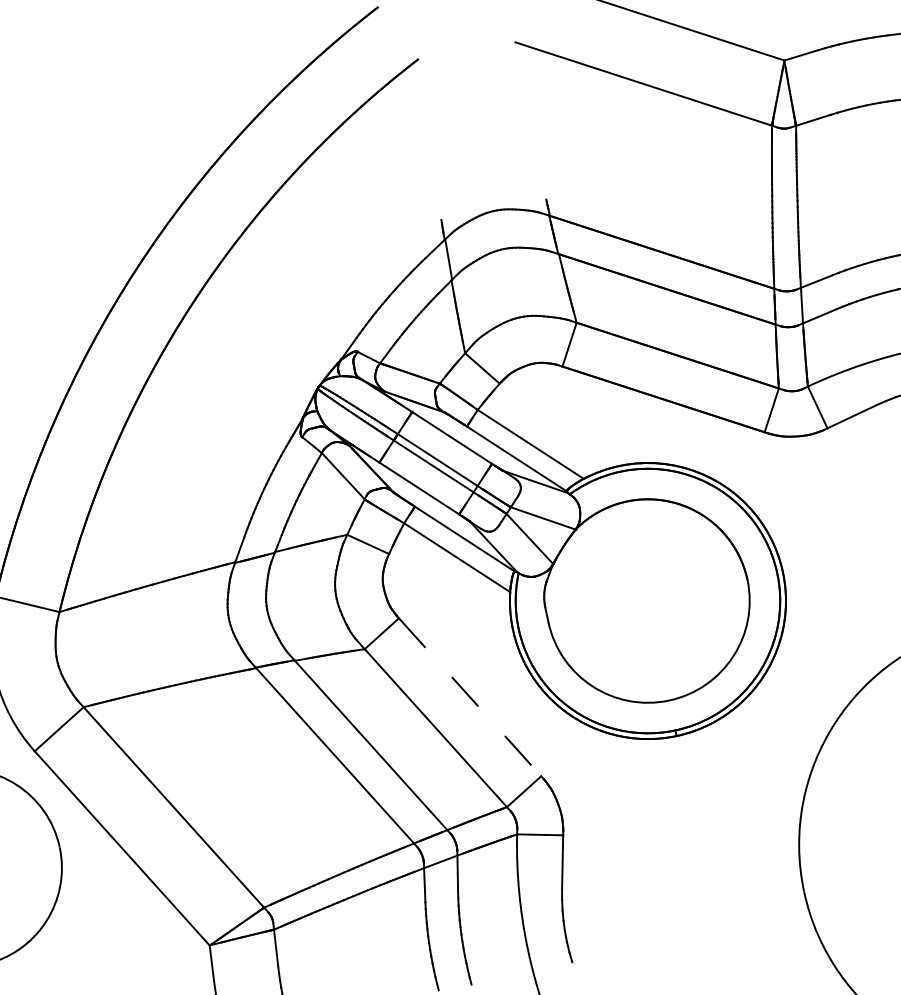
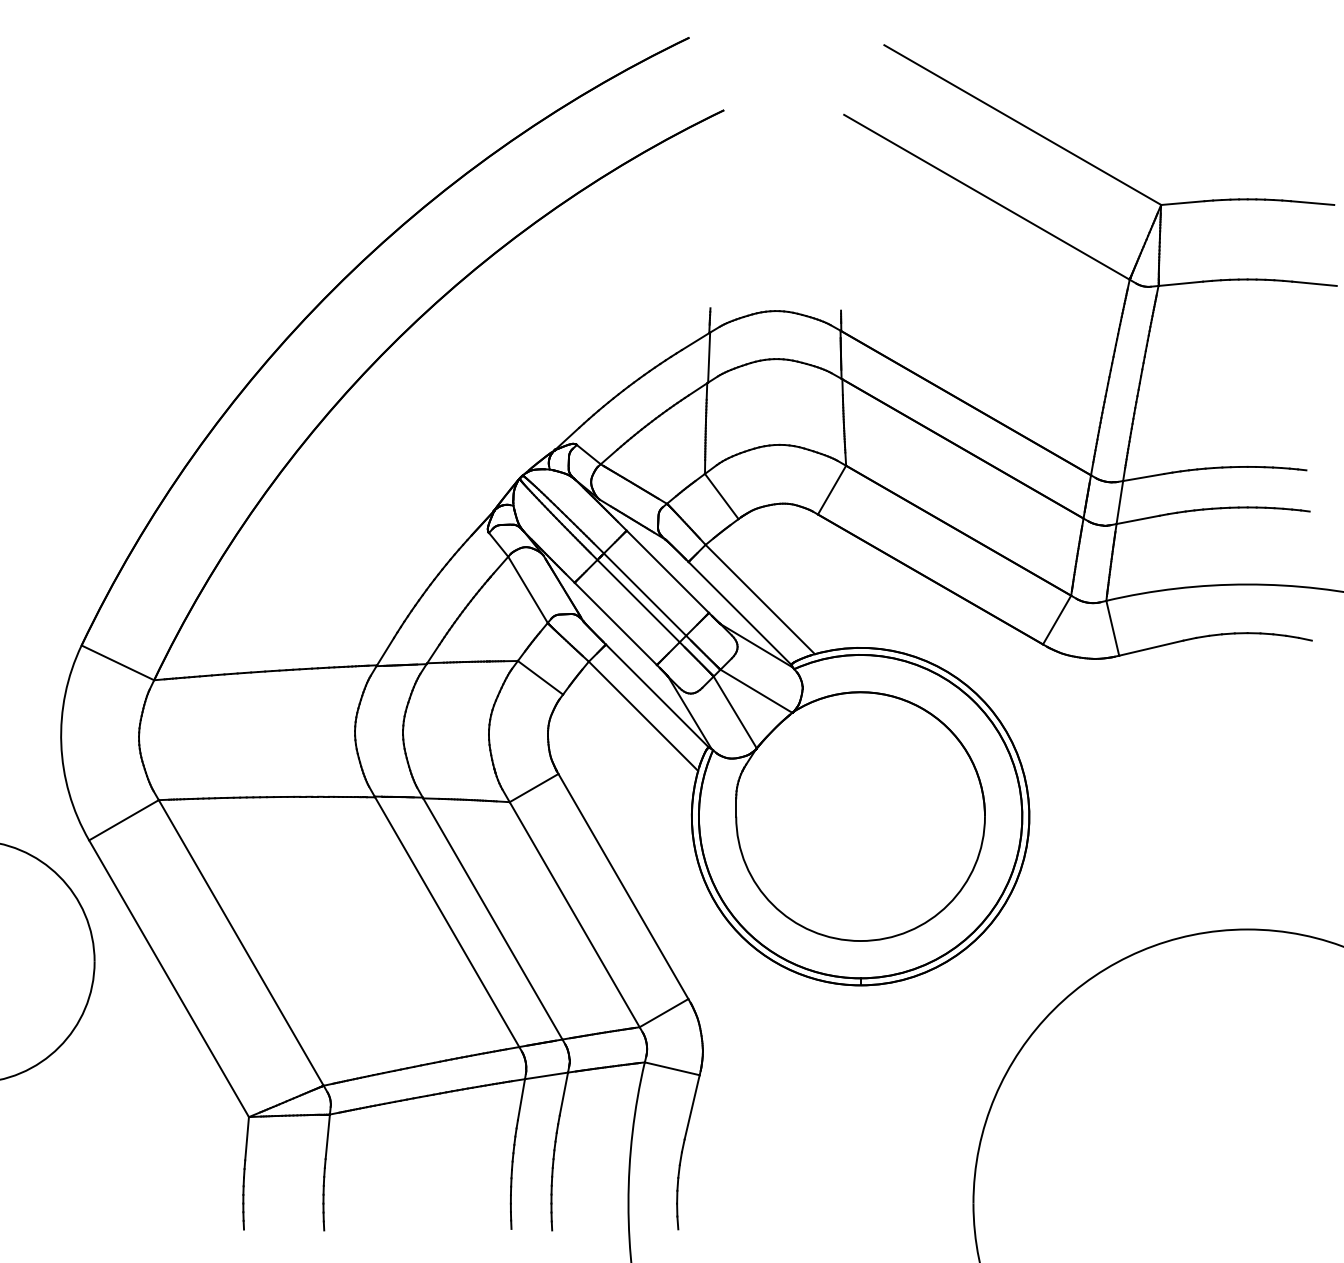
line: (470, 697) -> (623, 886), dashed -> solid

